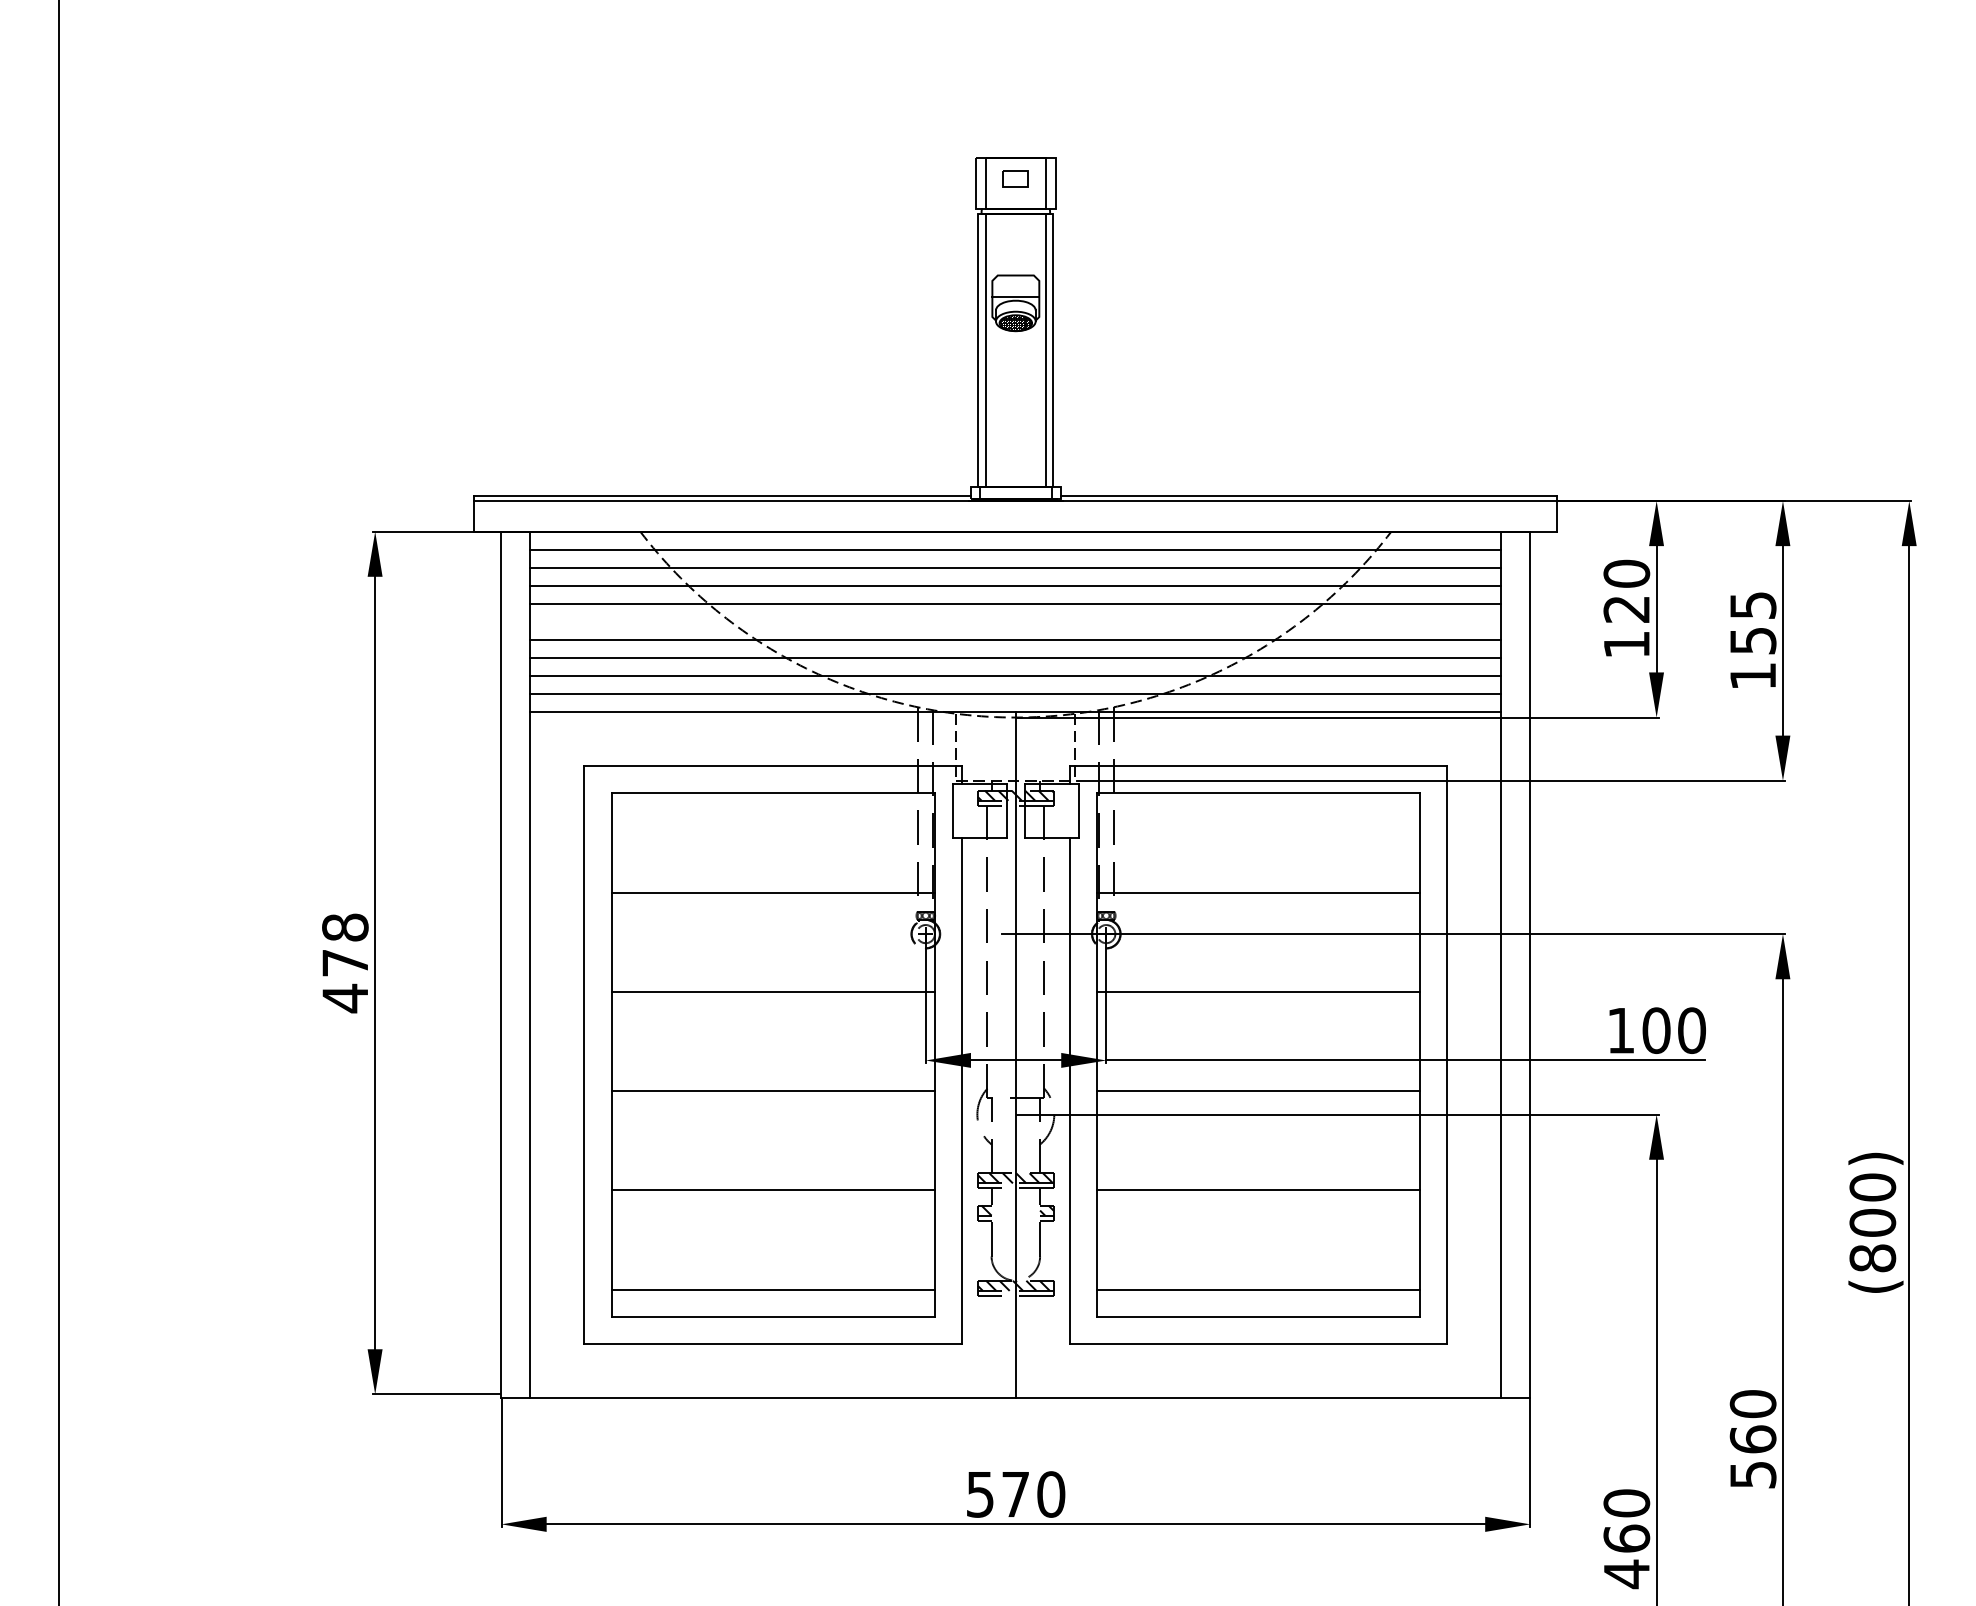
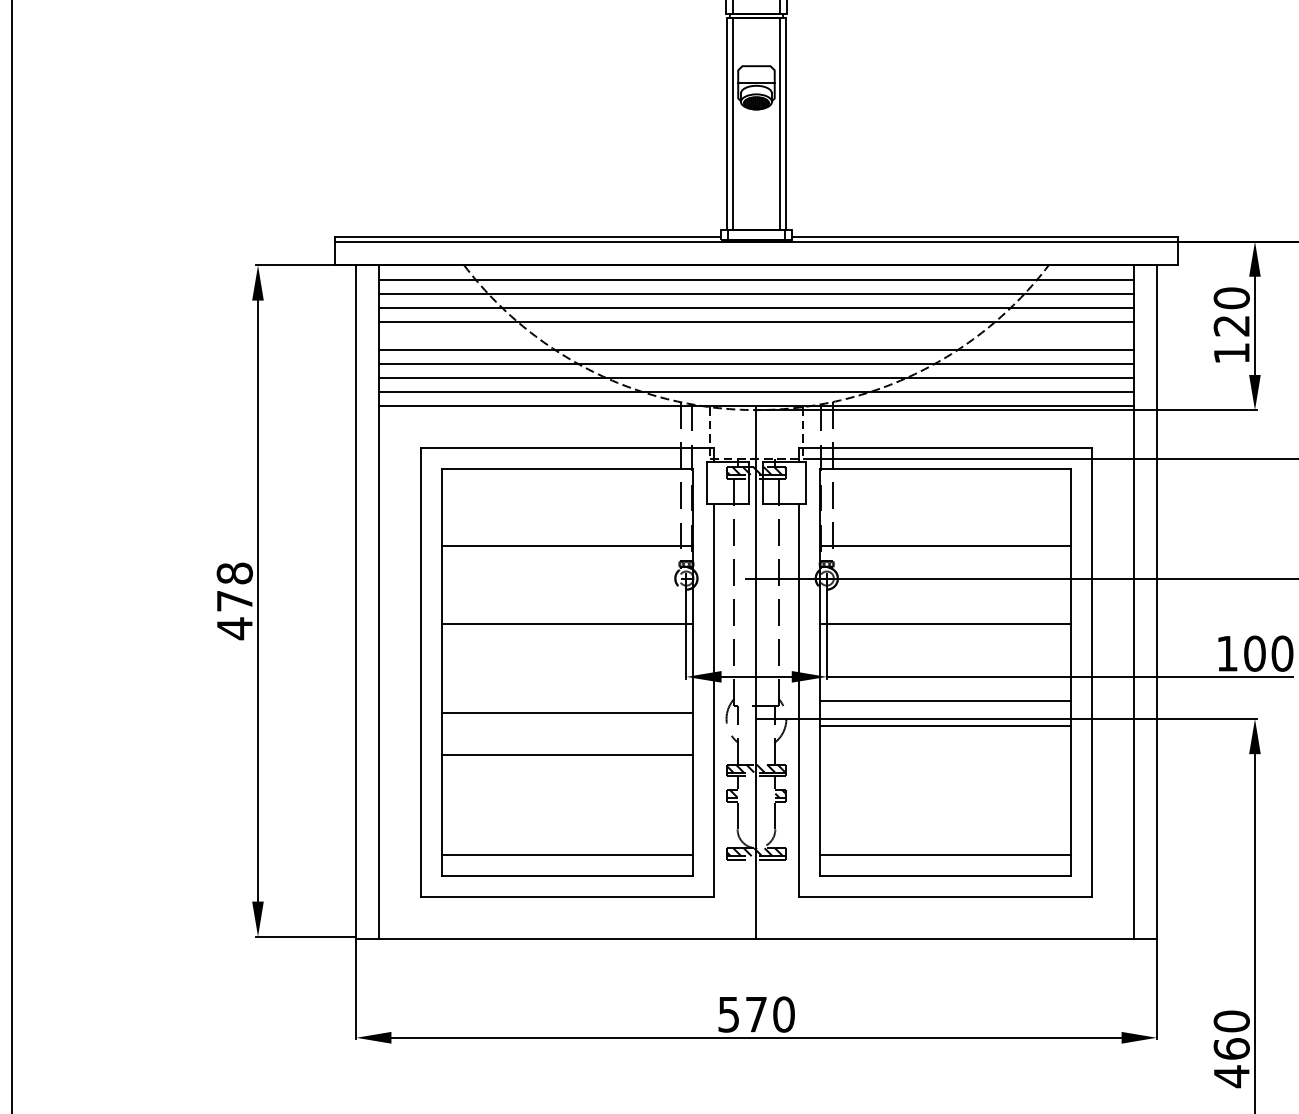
line: (772, 1091) -> (567, 755), moved
line: (772, 1190) -> (567, 713), moved
line: (1258, 1190) -> (945, 725), moved

